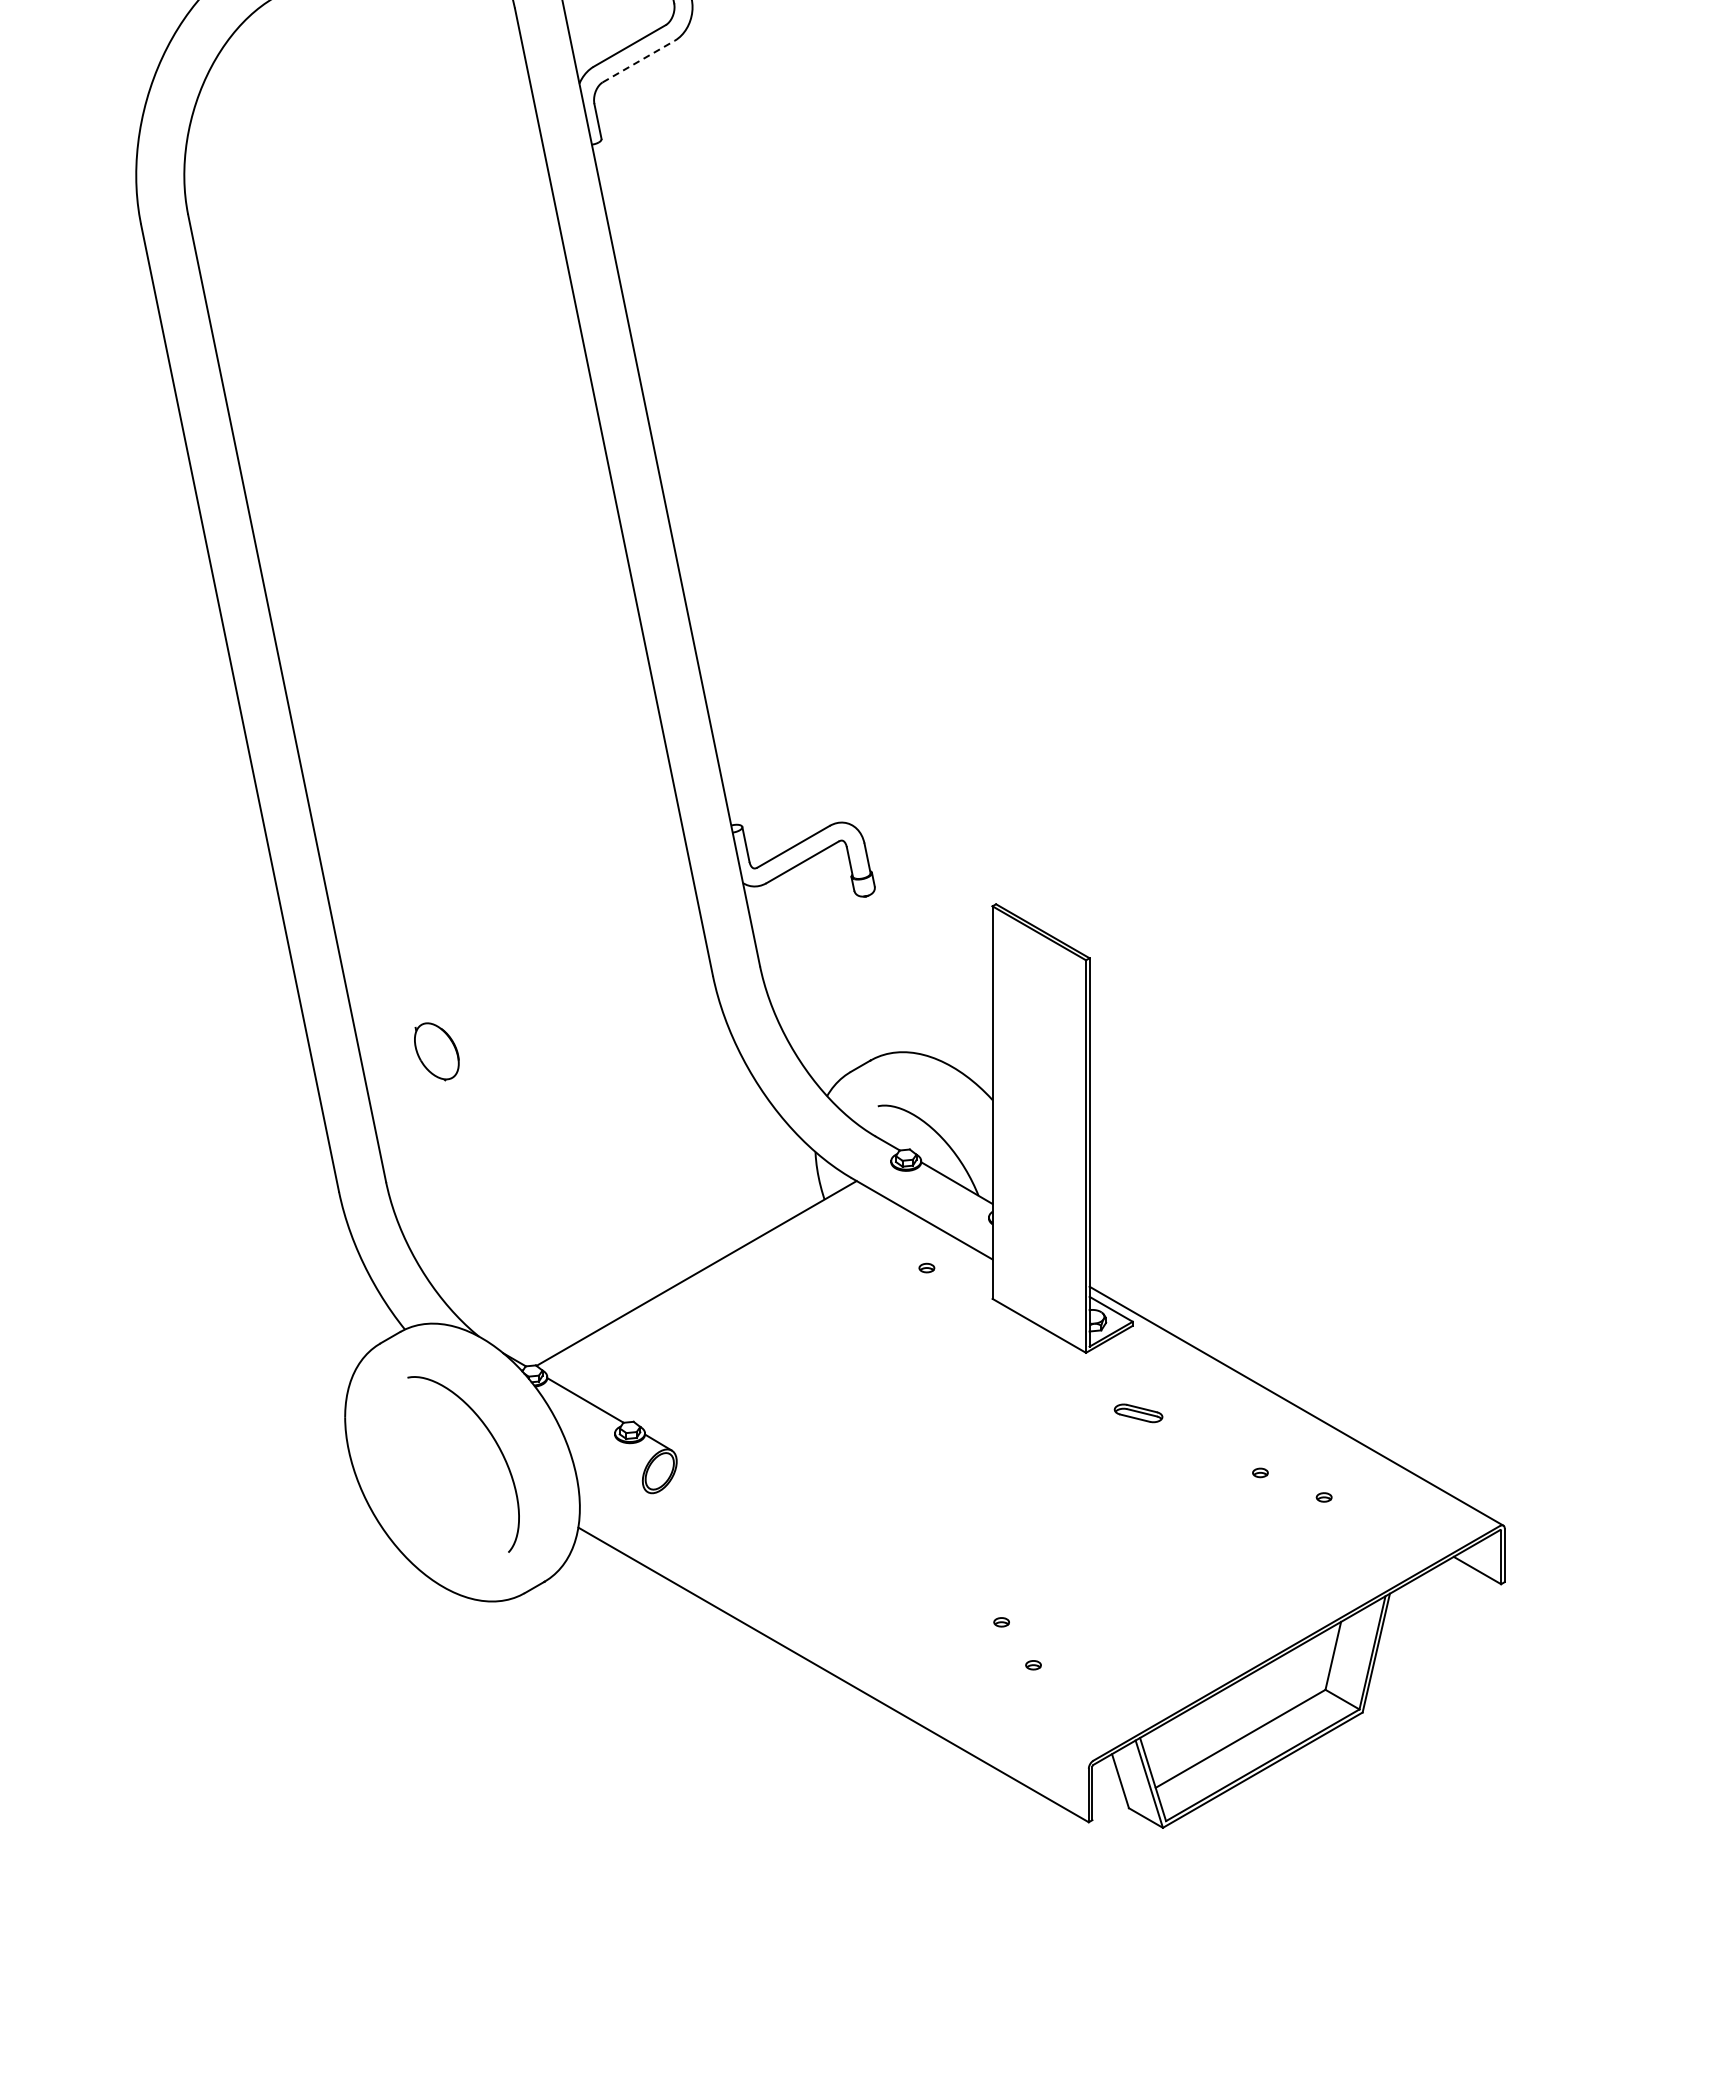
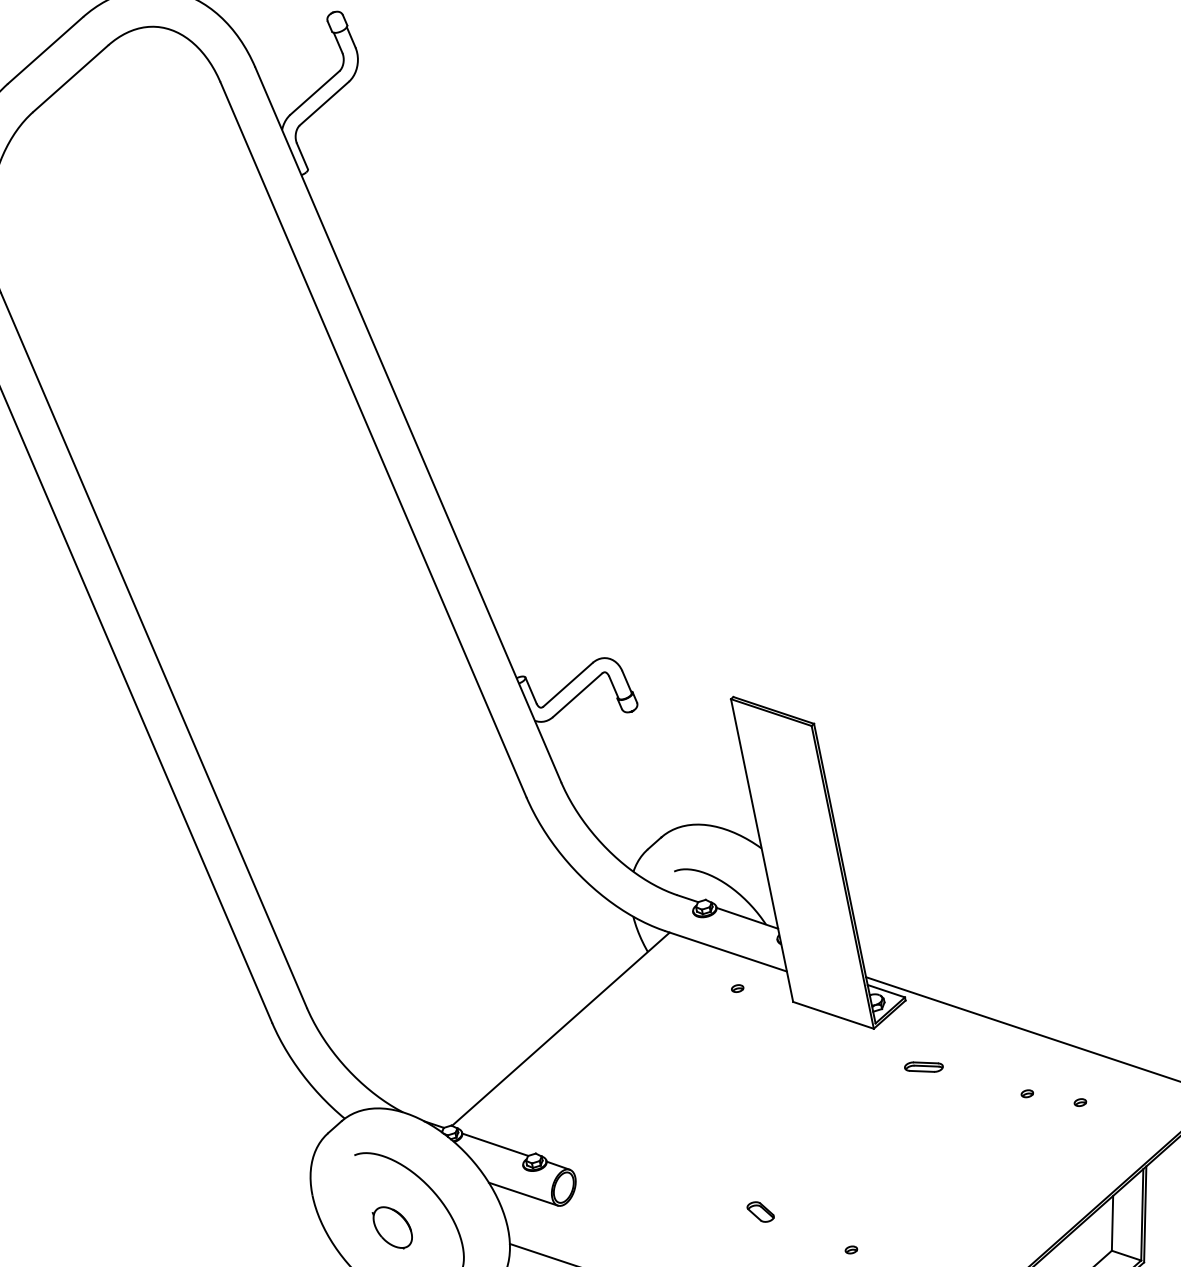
line: (638, 61) -> (324, 103), dashed -> solid
part: (436, 1051) -> (392, 1227), moved
line: (607, 1469) -> (523, 1194), added
part: (898, 1551) -> (760, 1211), added

